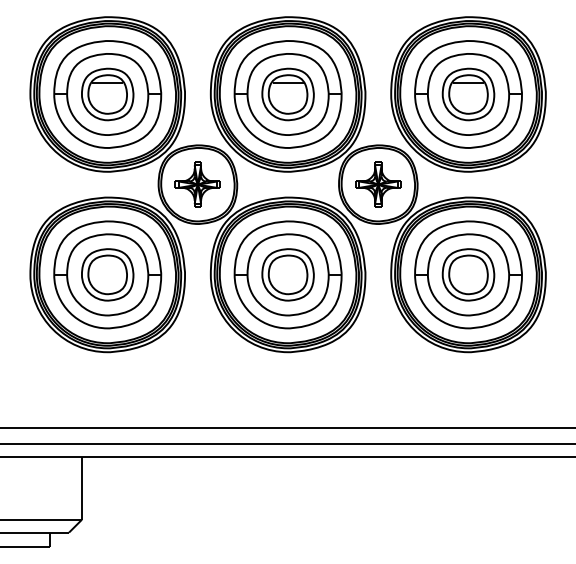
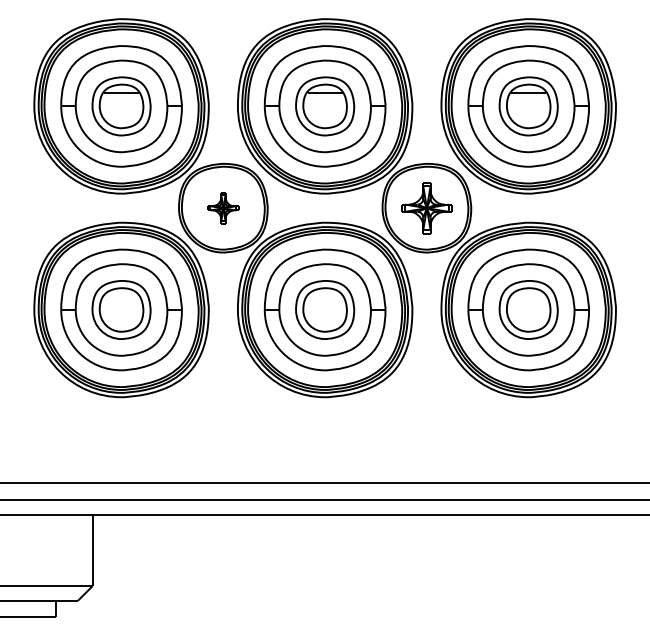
part: (198, 184) -> (223, 208), size x0.6

